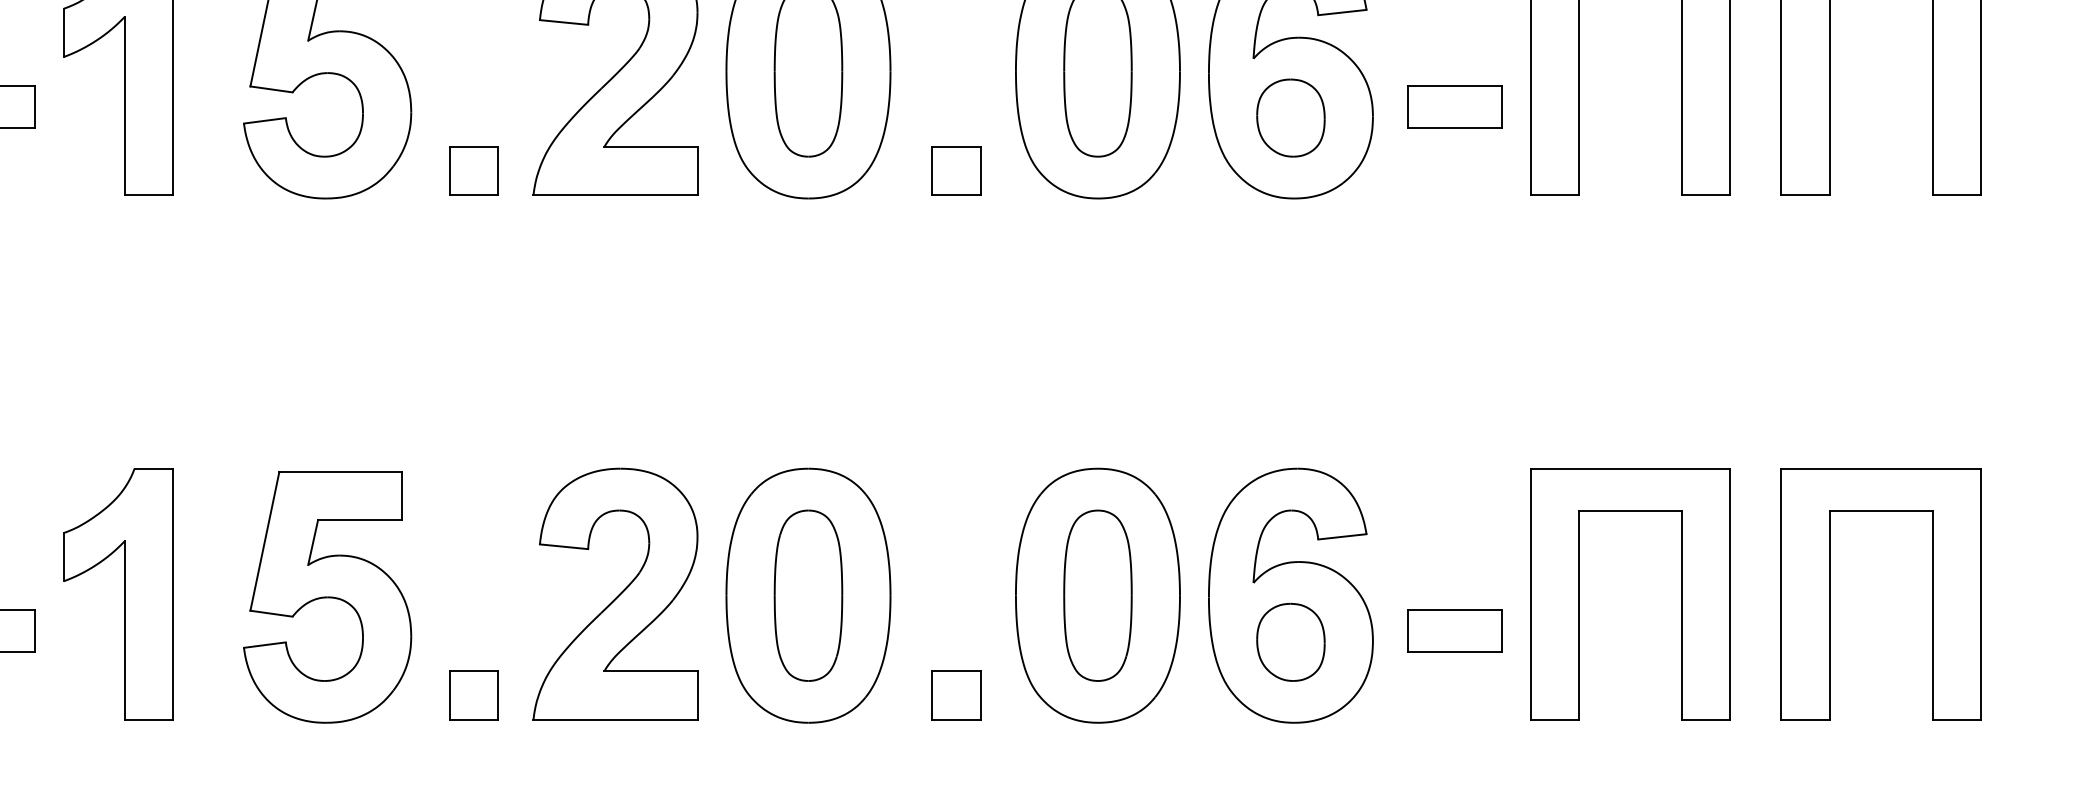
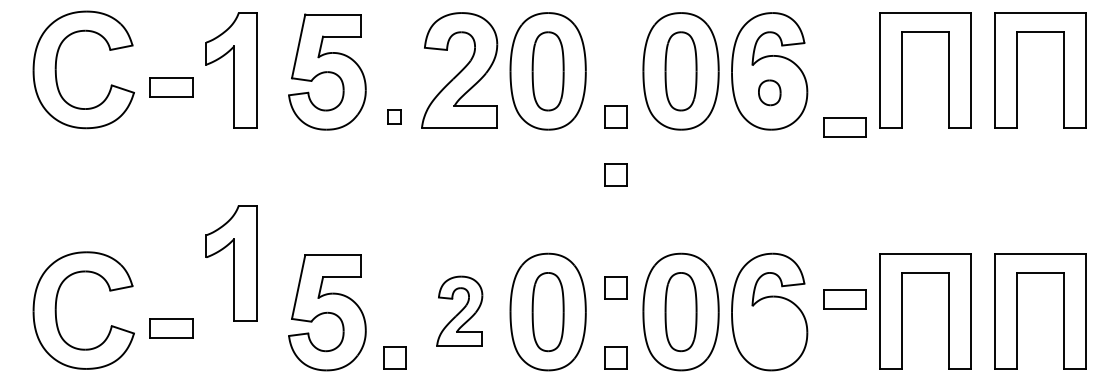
part: (1453, 106) -> (844, 127), moved
part: (1290, 117) -> (769, 92), size x0.7
part: (473, 169) -> (394, 116), size x0.6
part: (955, 296) -> (615, 174), added
part: (955, 542) -> (615, 287), added
part: (615, 592) -> (459, 310), size x0.6
part: (118, 594) -> (231, 263), moved
part: (1453, 631) -> (844, 299), moved
part: (1290, 642) -> (769, 333), removed

